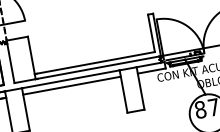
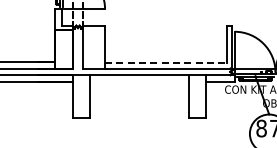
line: (95, 62) -> (166, 63), solid -> dashed
line: (71, 85) -> (139, 81), removed

